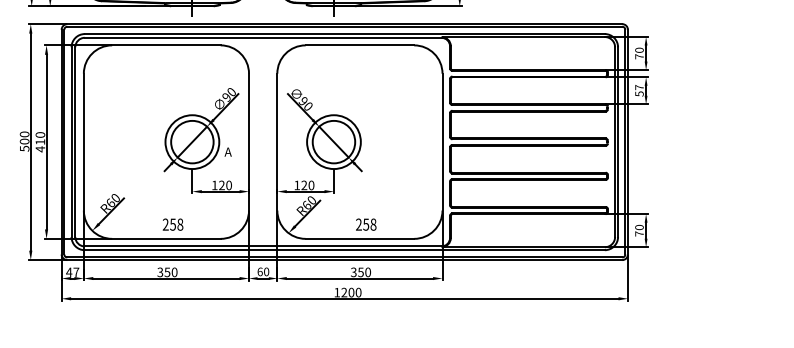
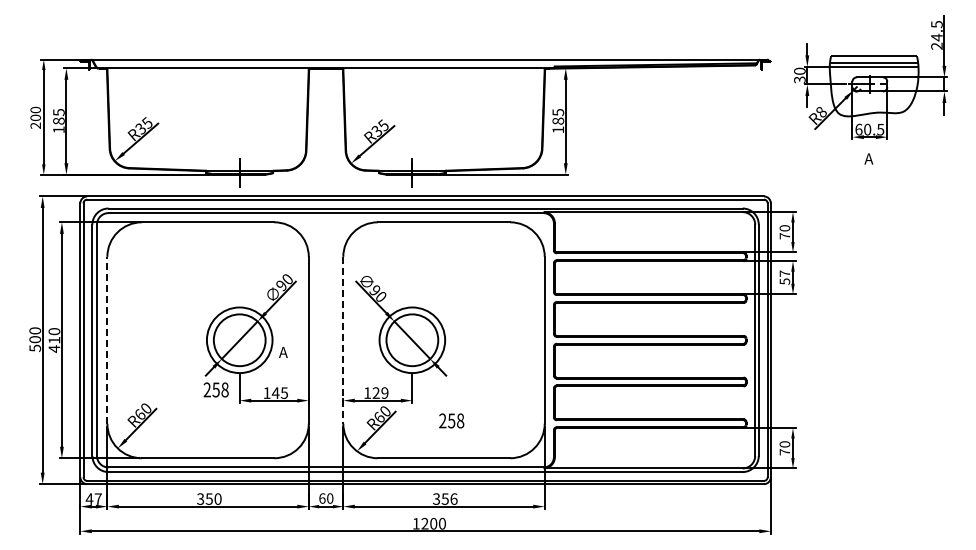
line: (83, 141) -> (107, 339), solid -> dashed
line: (277, 142) -> (343, 340), solid -> dashed
text: (225, 184) -> (279, 392), 120 -> 145
text: (311, 184) -> (384, 392), 120 -> 129
text: (172, 224) -> (215, 389), moved
text: (366, 224) -> (451, 420), moved
text: (367, 271) -> (453, 498), 350 -> 356

